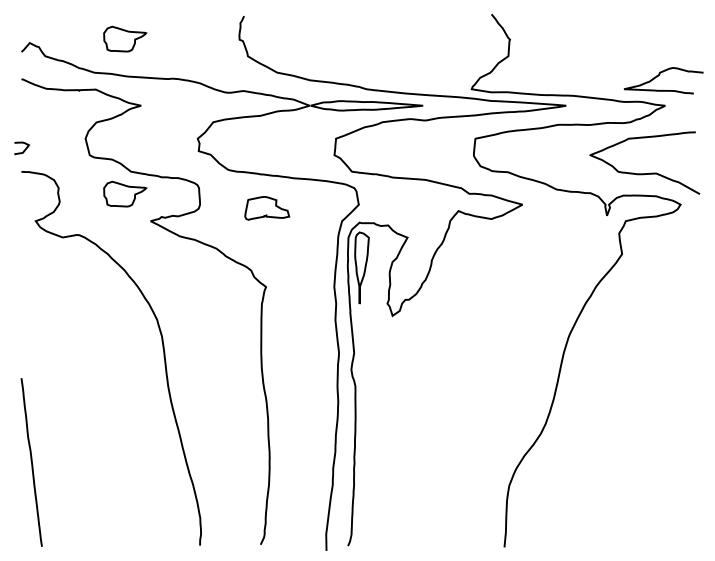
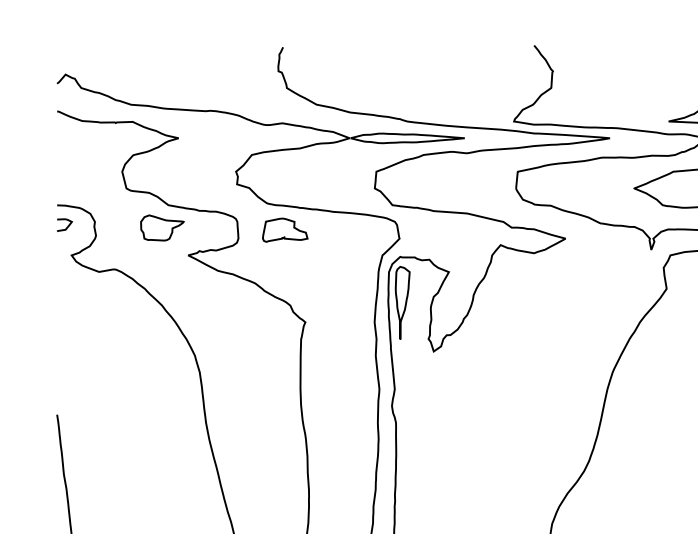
part: (125, 38) -> (162, 70), removed
curve: (24, 149) -> (67, 226), moved
part: (267, 208) -> (285, 230), moved

